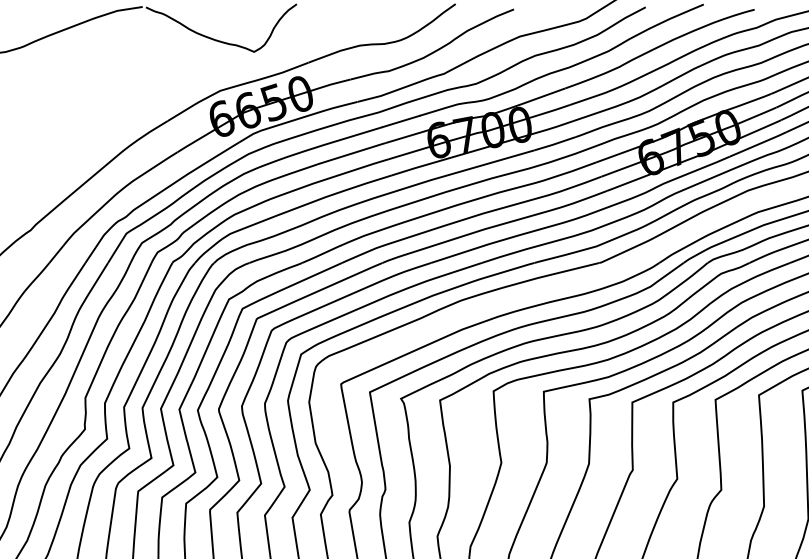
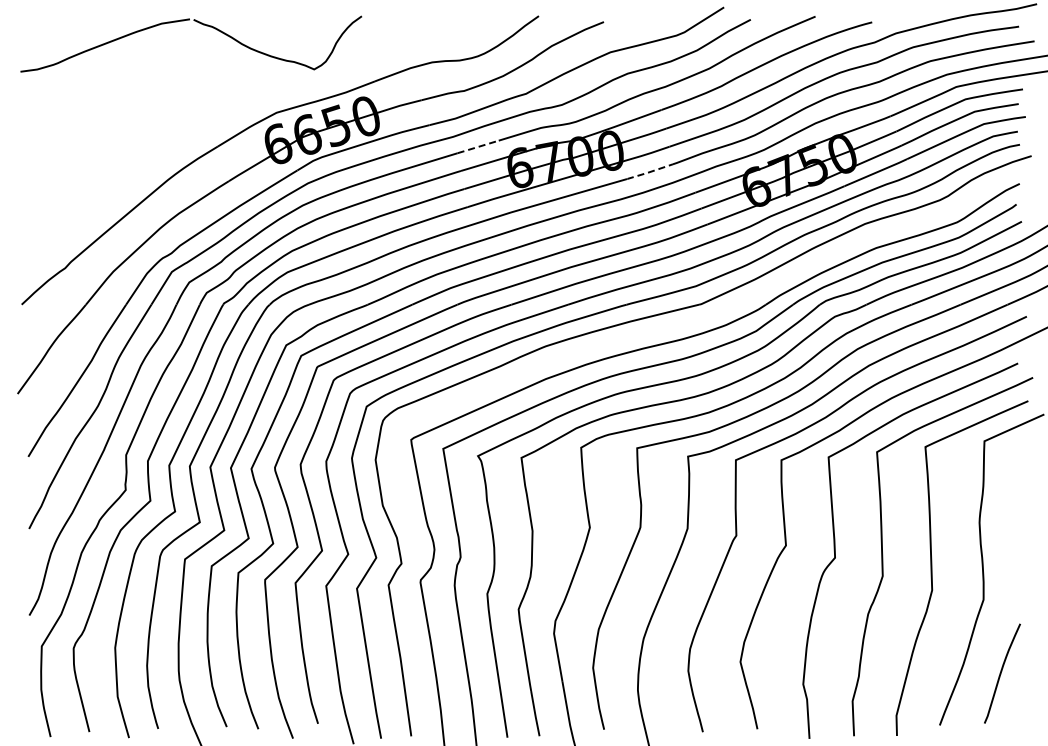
line: (401, 121) -> (478, 146), solid -> dashed
line: (554, 144) -> (649, 172), solid -> dashed

